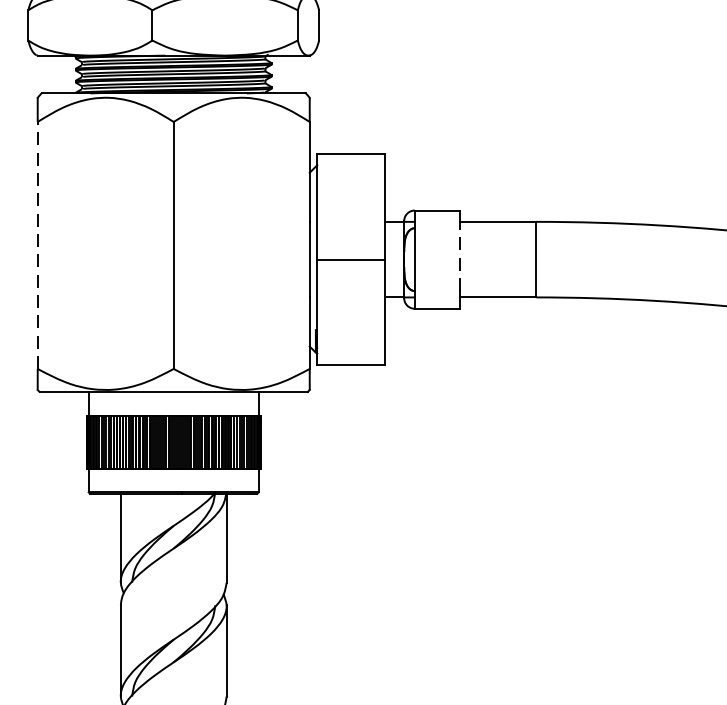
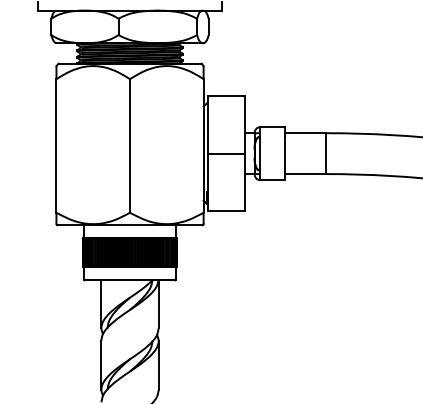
line: (37, 244) -> (56, 145), dashed -> solid
line: (459, 259) -> (284, 153), dashed -> solid

